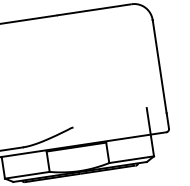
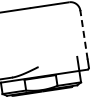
line: (160, 67) -> (84, 35), solid -> dashed

